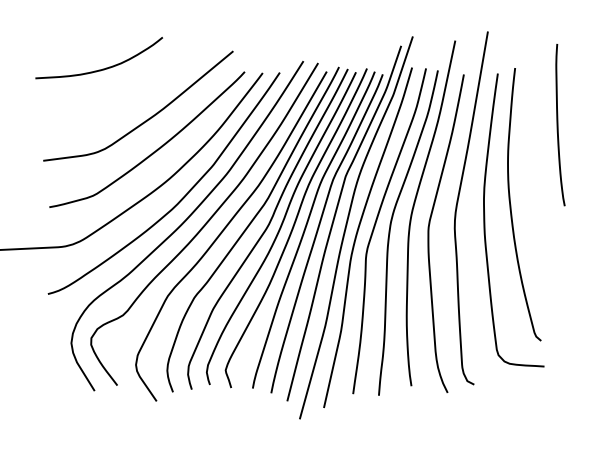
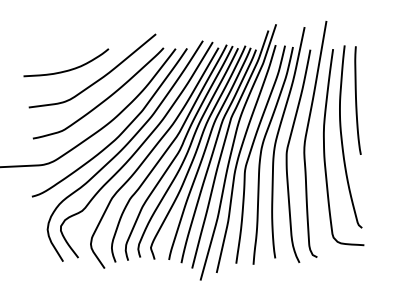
curve: (101, 68) -> (67, 69), moved
curve: (558, 124) -> (356, 100), moved

